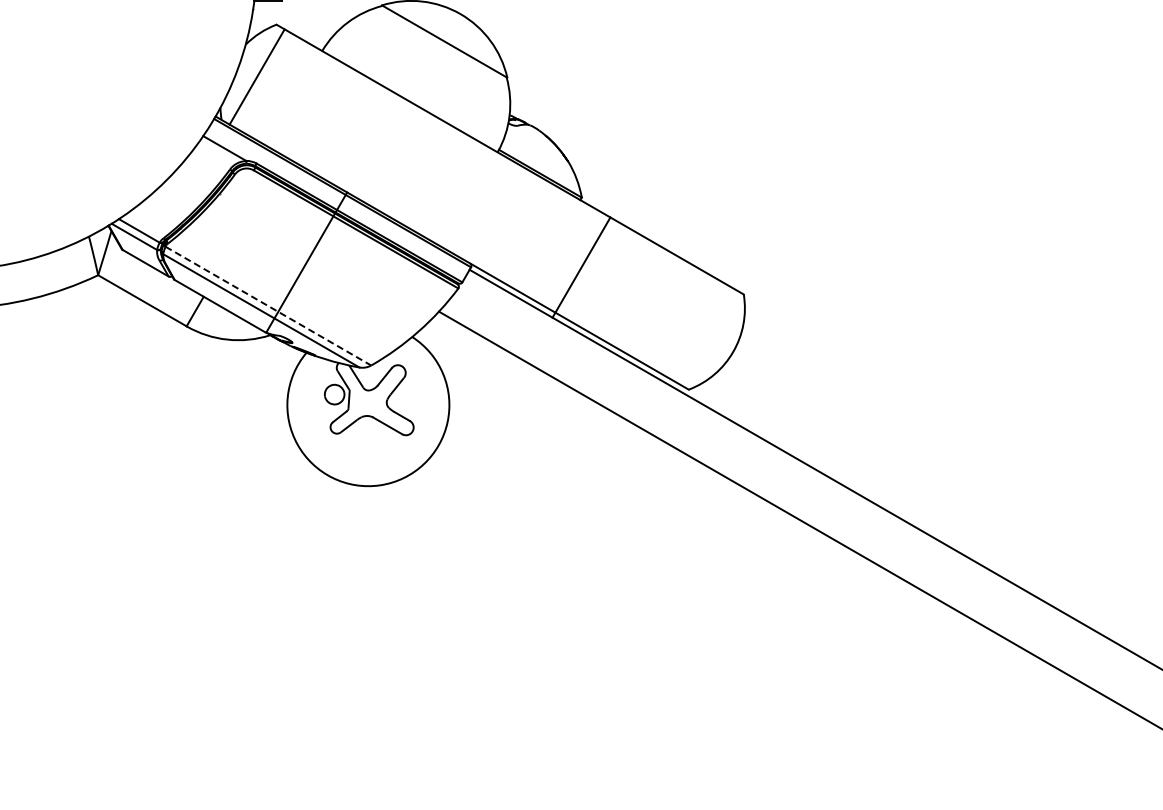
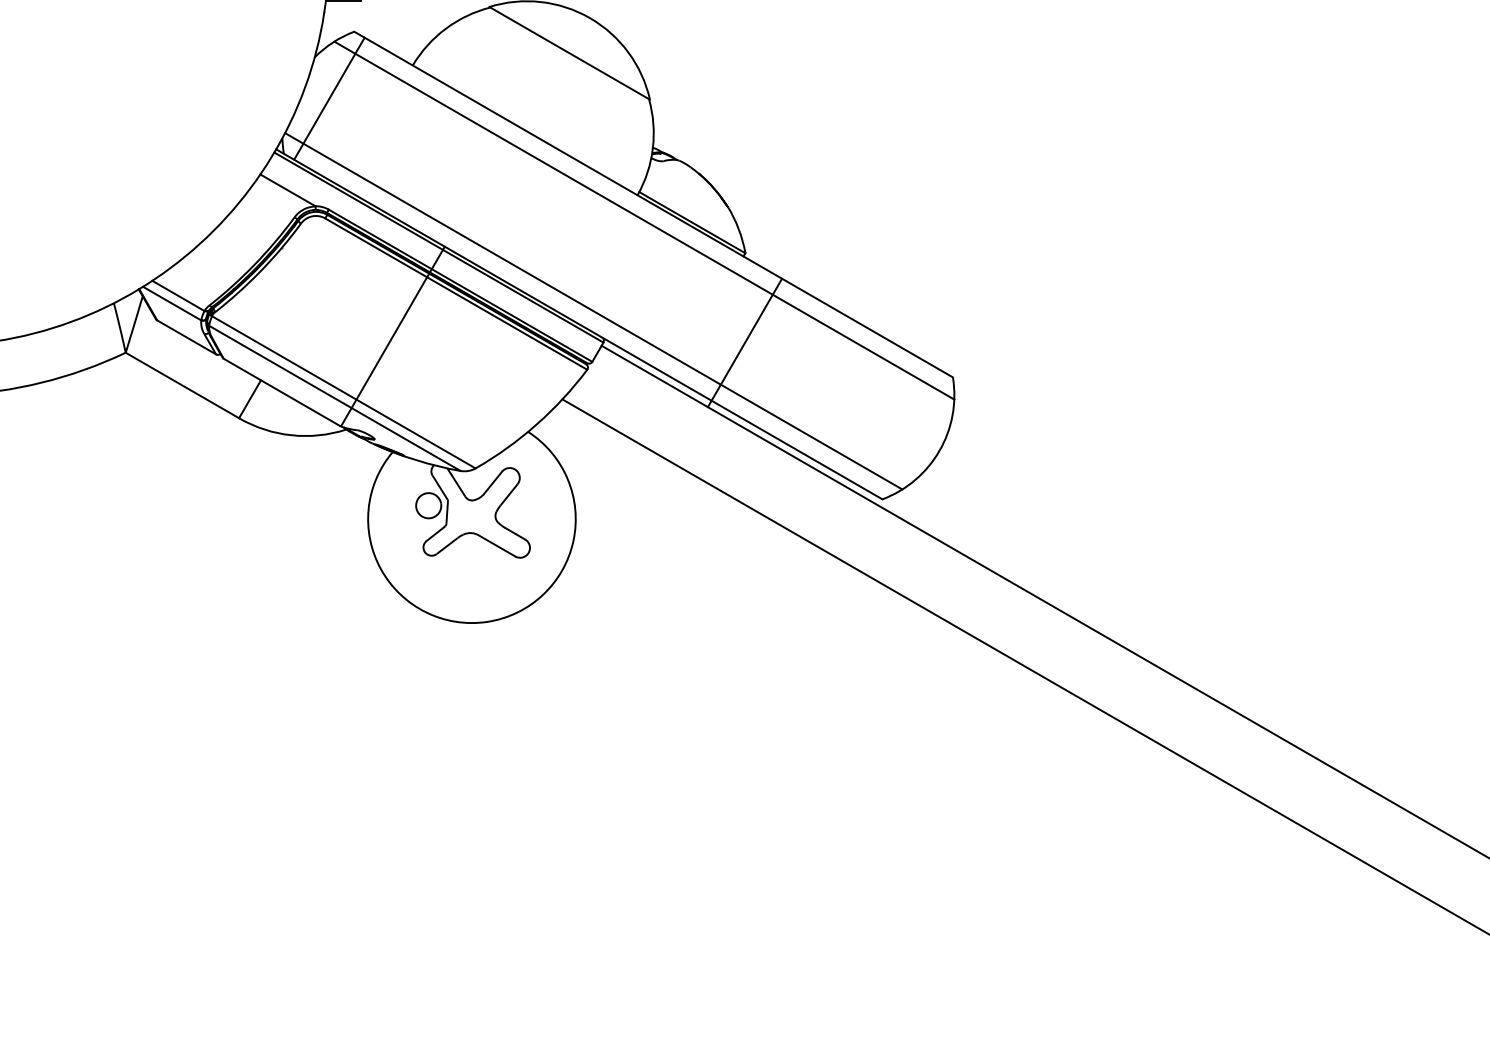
line: (502, 171) -> (643, 219), added
line: (463, 242) -> (593, 310), added
line: (268, 306) -> (343, 392), dashed -> solid

